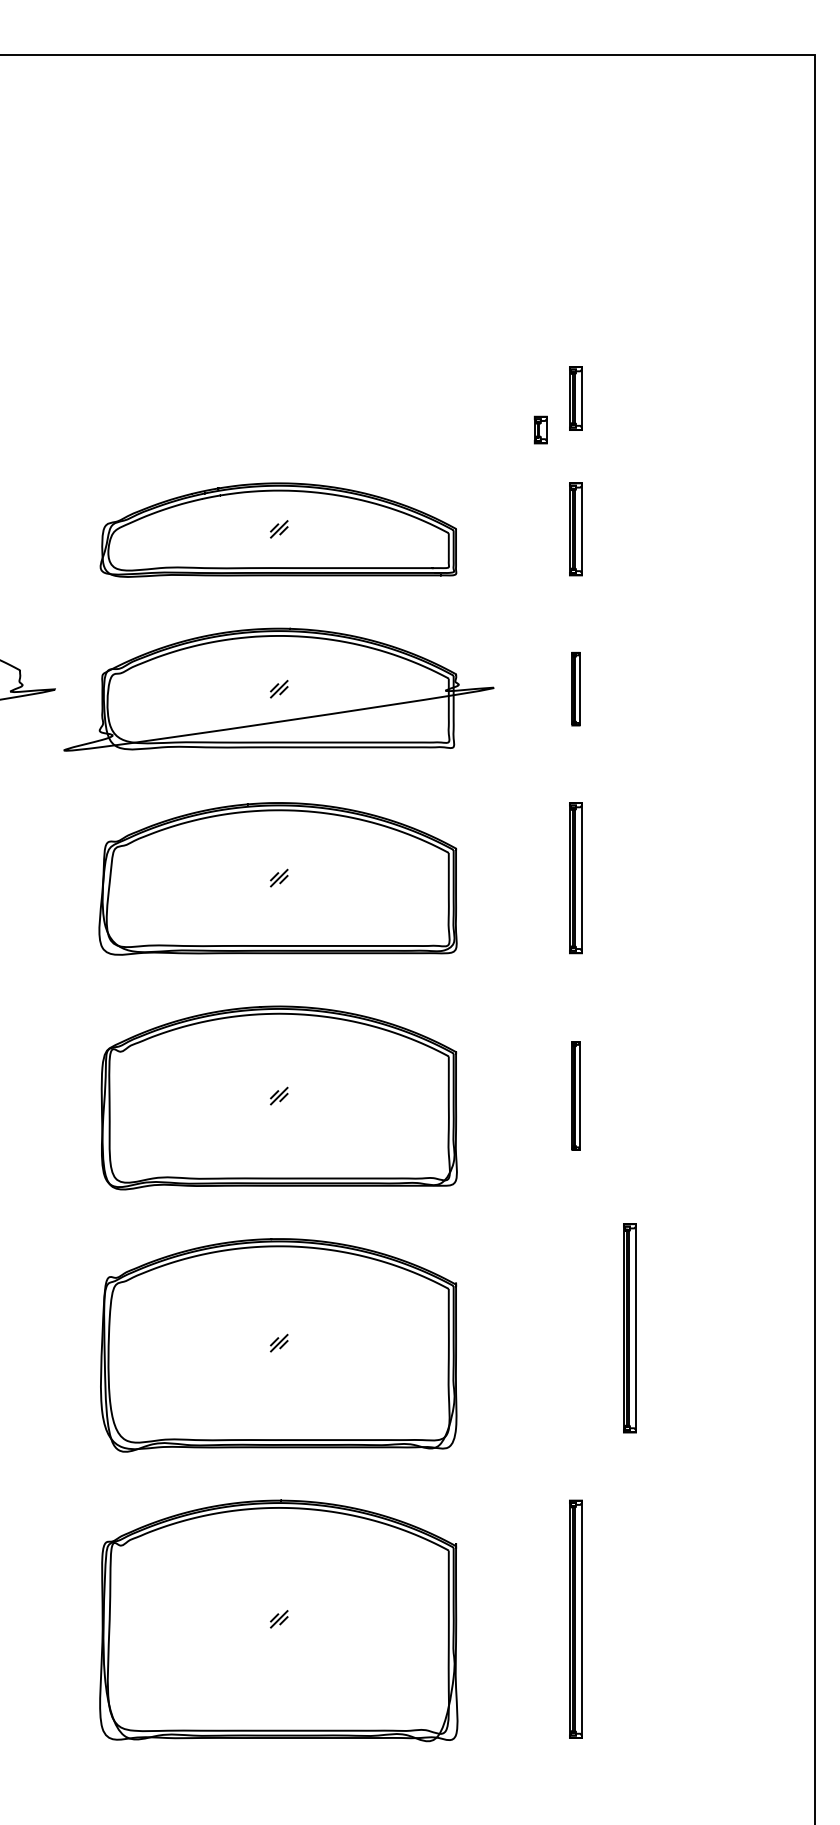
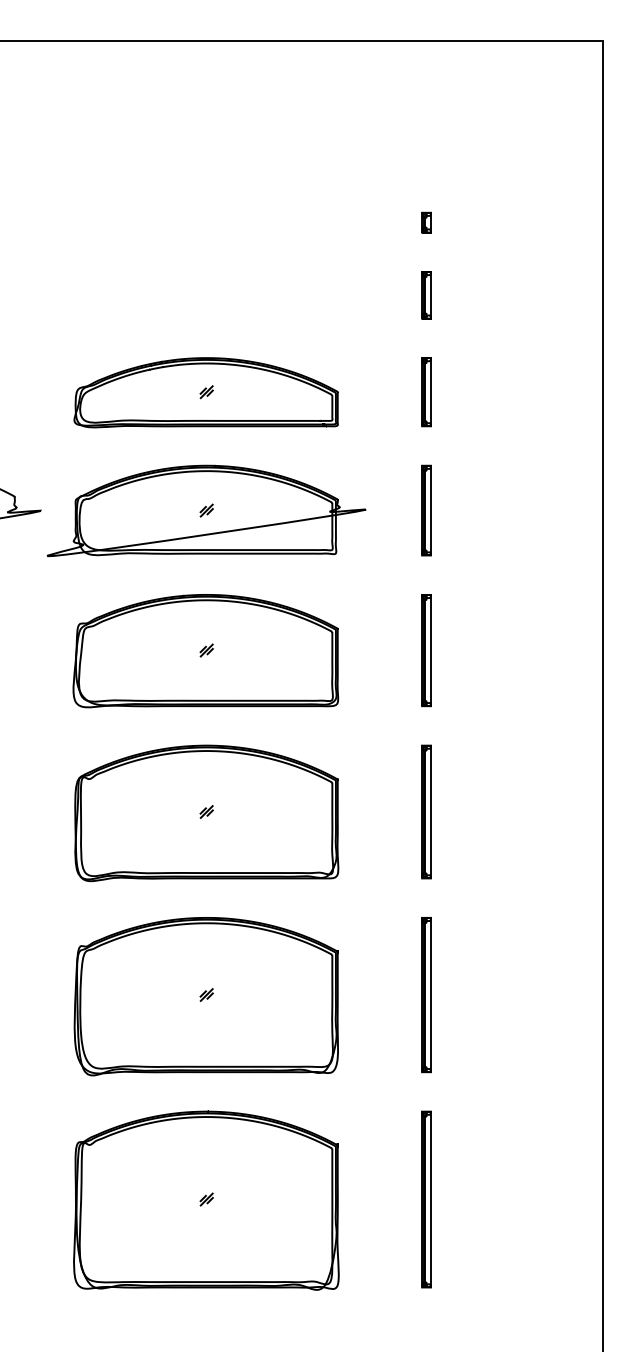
part: (540, 429) -> (426, 222), moved
part: (575, 689) -> (426, 510), size x1.67
part: (575, 1095) -> (426, 811), size x1.67
part: (629, 1328) -> (426, 995), moved

